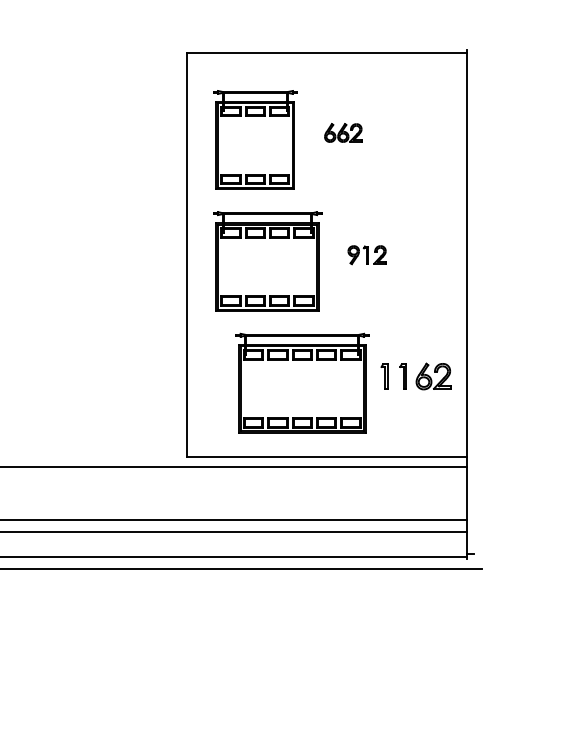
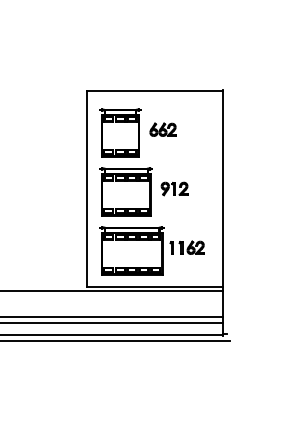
part: (342, 132) -> (162, 129), size x1.43
part: (367, 254) -> (174, 188), size x1.43
part: (342, 382) -> (151, 250), moved

